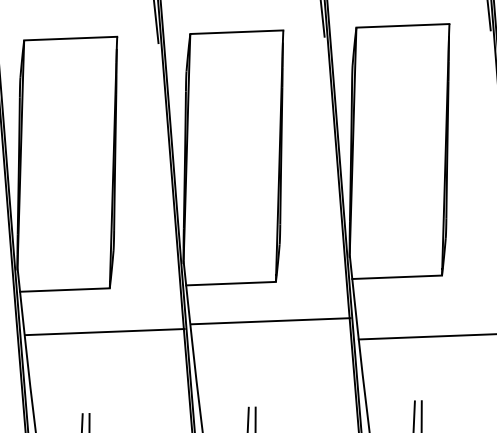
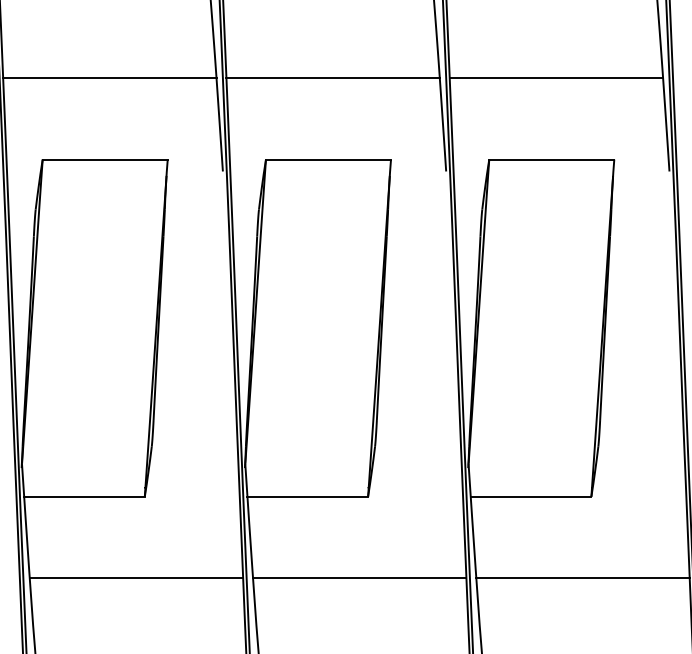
line: (271, 321) -> (359, 578), moved
line: (105, 332) -> (136, 578), moved

